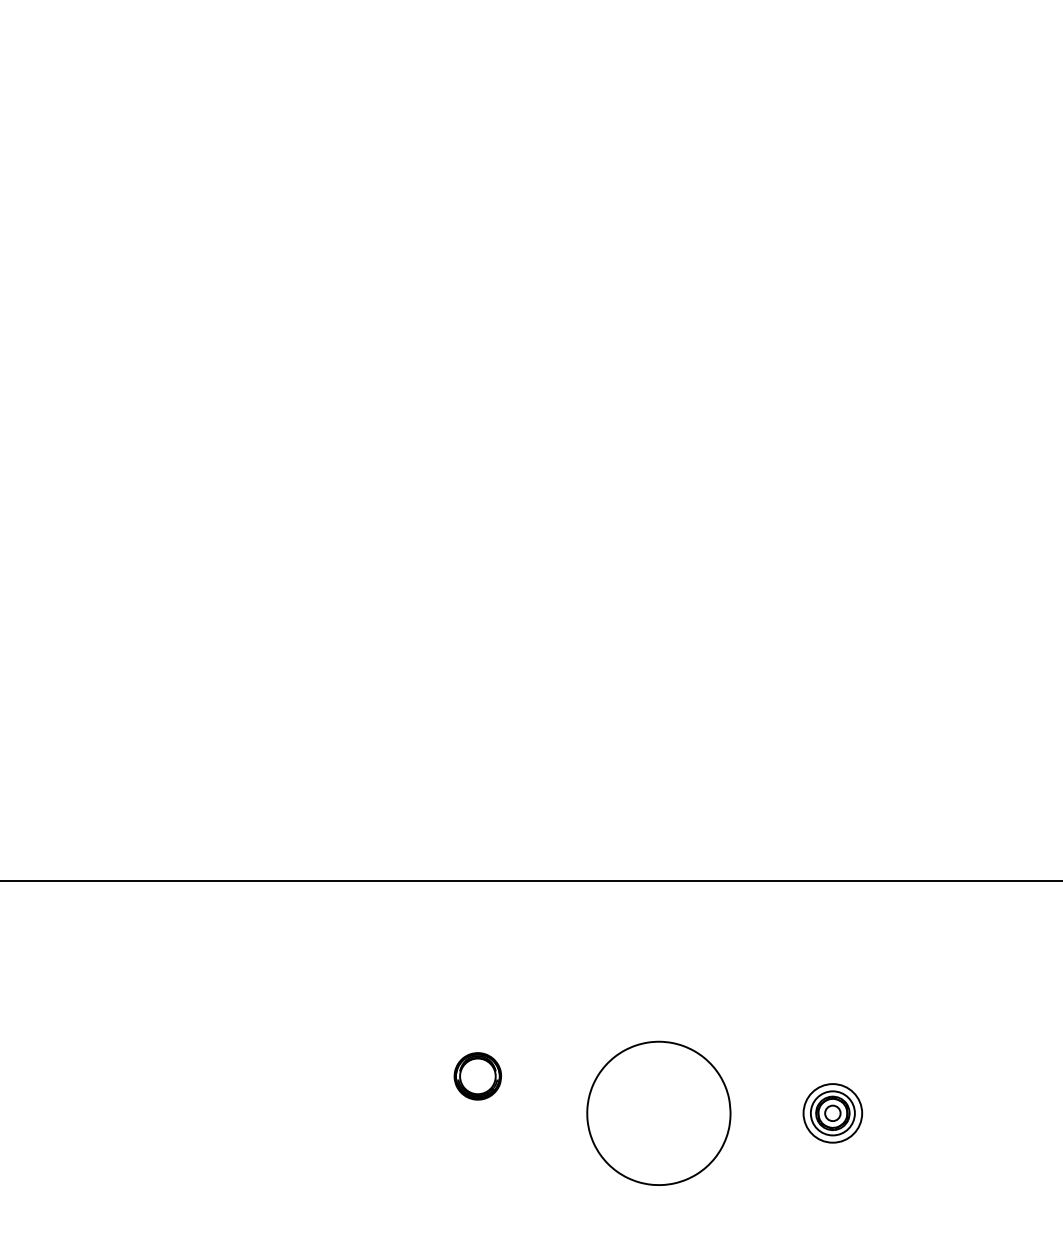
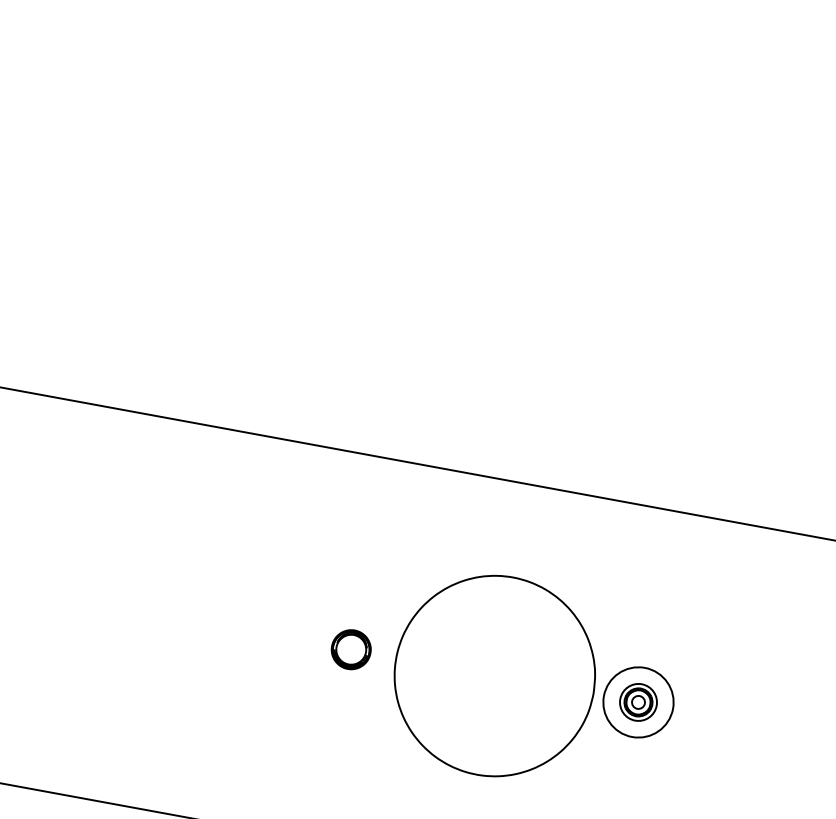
part: (477, 1076) -> (350, 649), moved
part: (658, 1113) -> (494, 676), size x1.67
circle: (832, 1113) -> (638, 702), size x1.43

